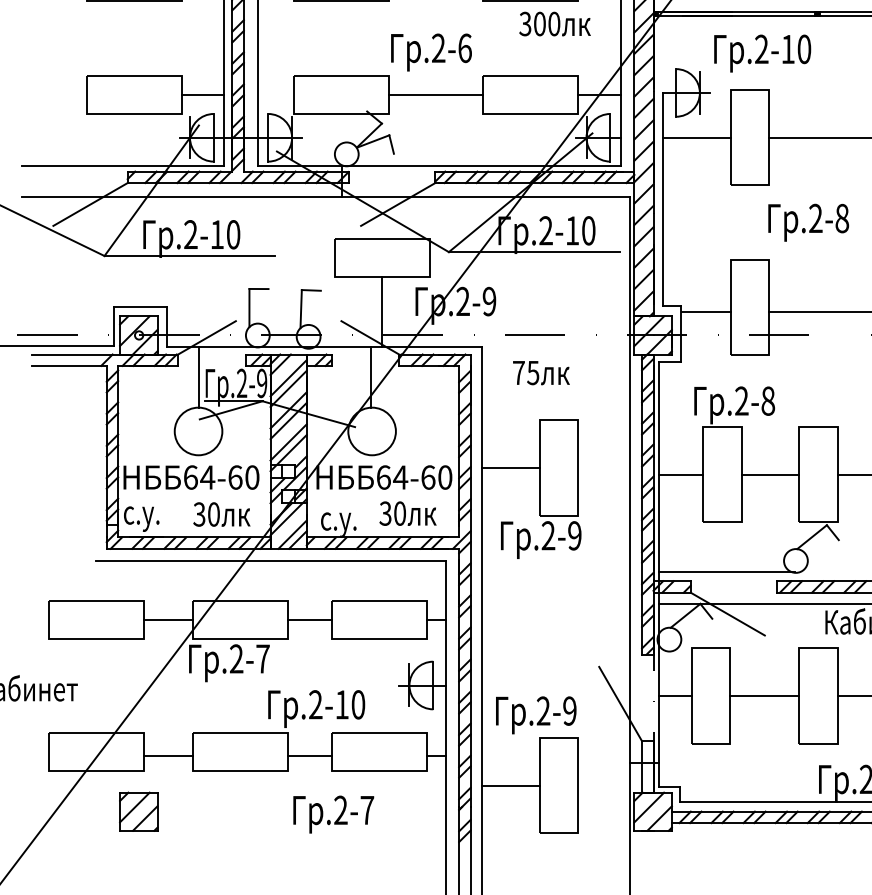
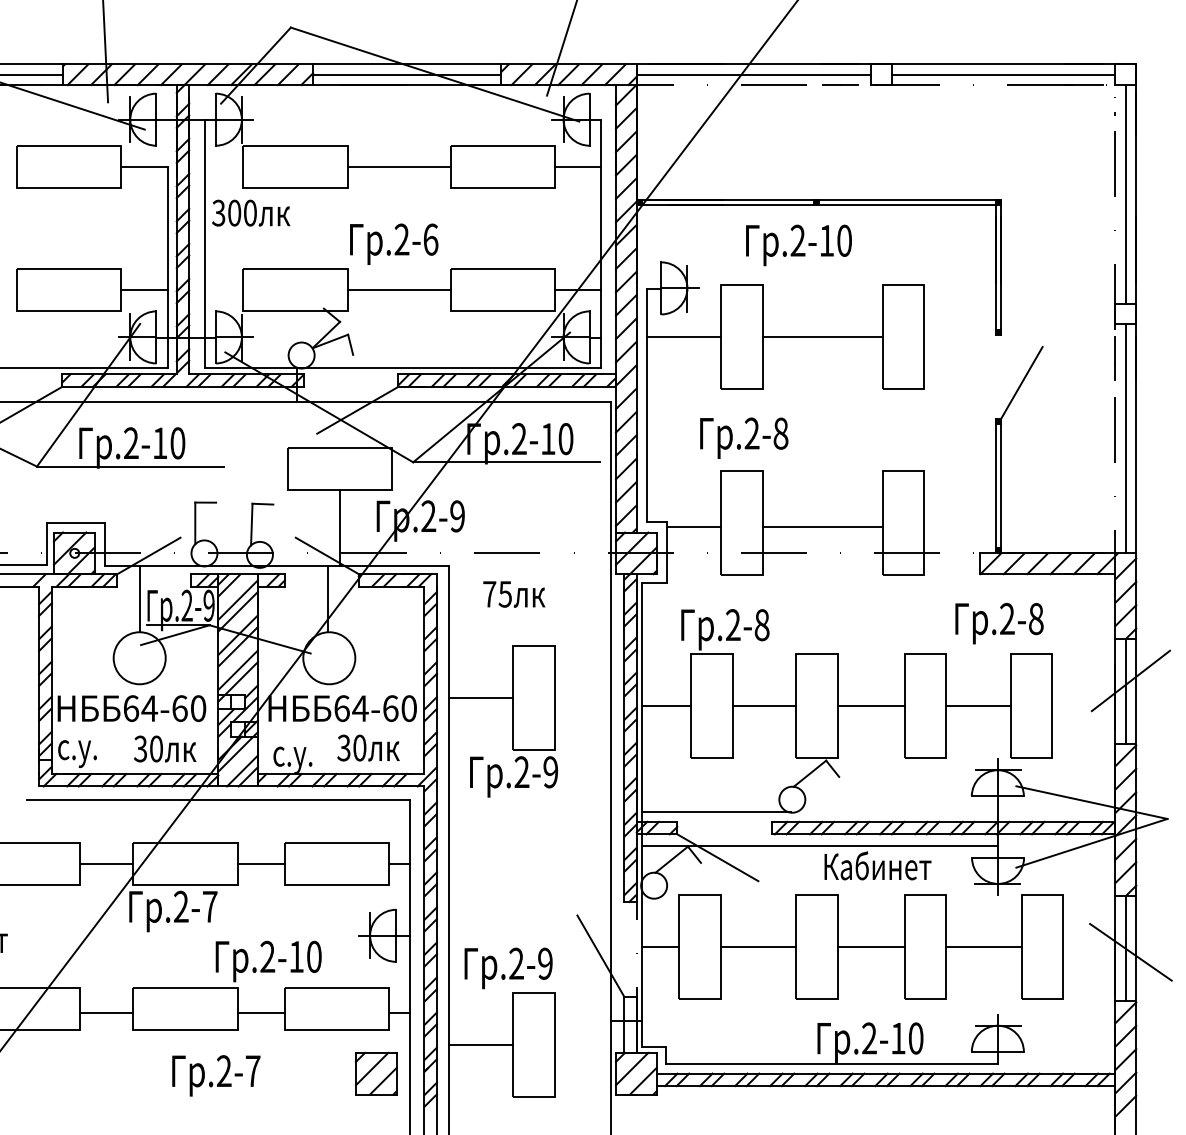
text: (555, 23) -> (251, 212), moved
text: (762, 53) -> (798, 245), moved
text: (808, 222) -> (744, 437), moved
part: (137, 811) -> (375, 1073), moved
text: (333, 814) -> (216, 1075), moved

